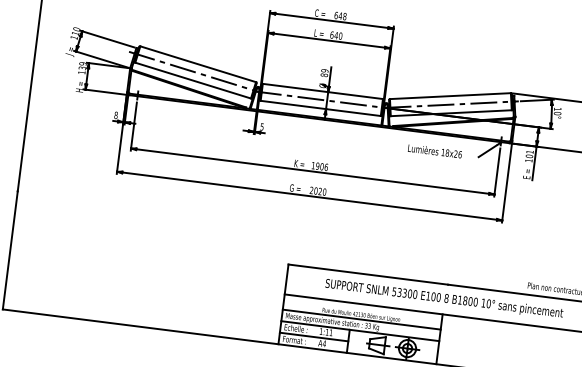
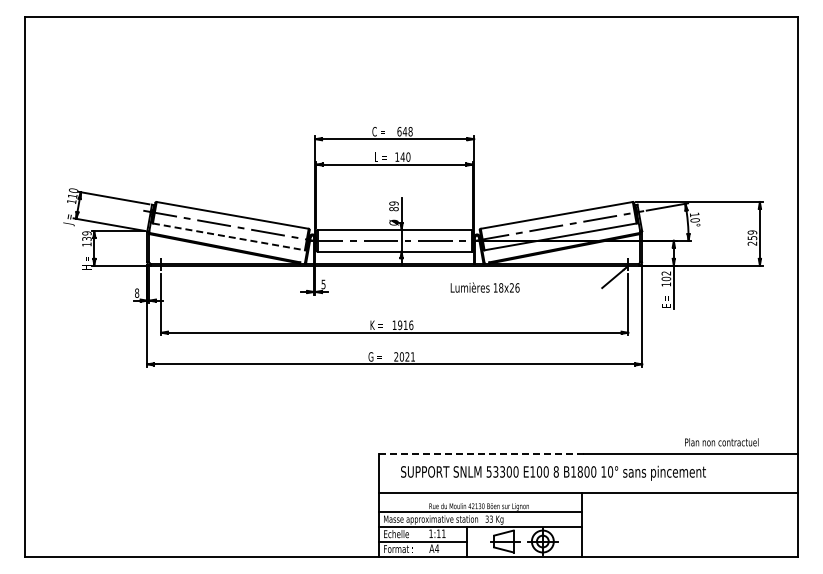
text: (332, 34) -> (397, 156), 640 -> 140
line: (193, 80) -> (229, 236), solid -> dashed
text: (434, 151) -> (484, 287), moved
text: (529, 152) -> (665, 273), 101 -> 102
text: (321, 166) -> (405, 325), 1906 -> 1916
text: (324, 191) -> (412, 356), 2020 -> 2021
line: (368, 274) -> (481, 454), solid -> dashed
text: (444, 298) -> (553, 472), moved

